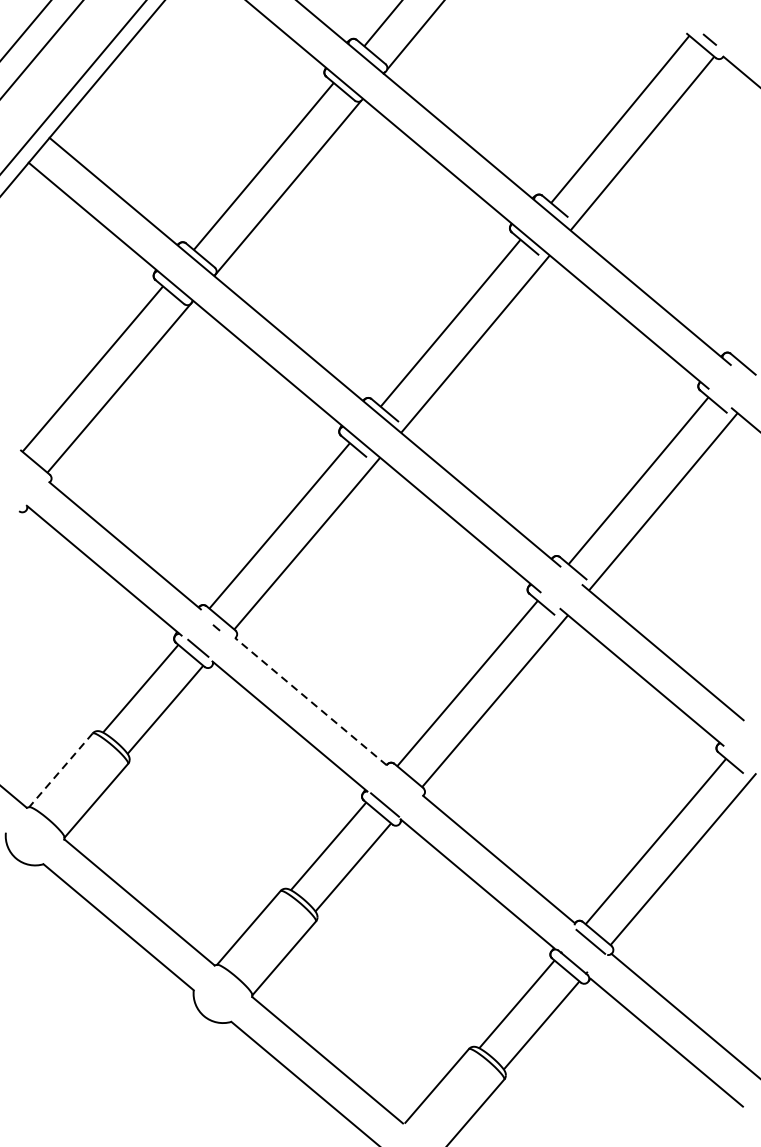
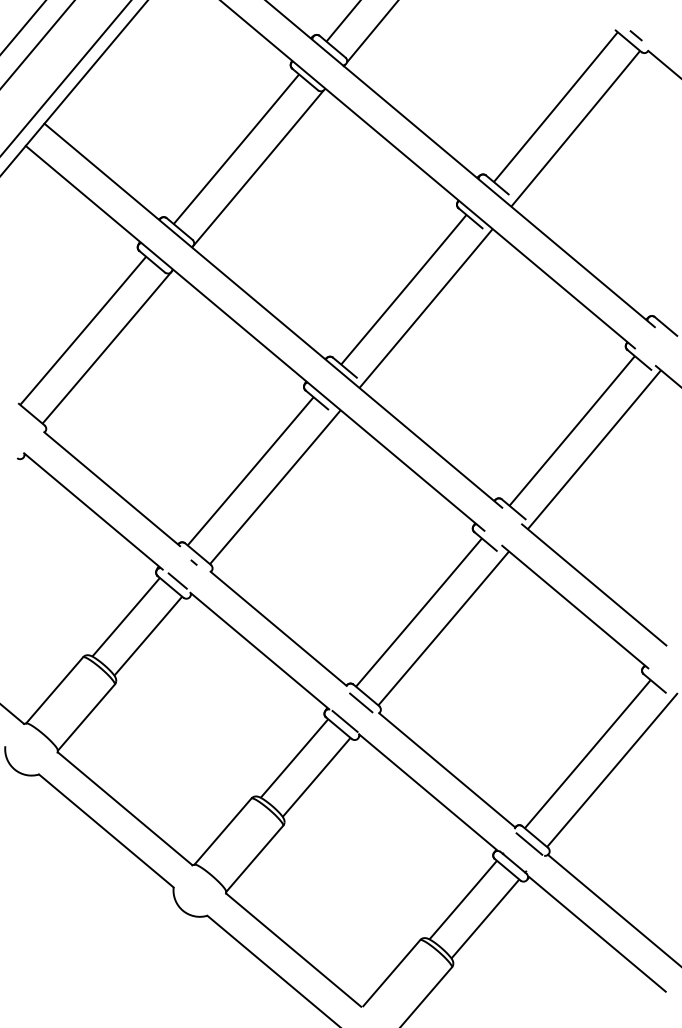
line: (310, 701) -> (278, 628), dashed -> solid
line: (60, 770) -> (54, 690), dashed -> solid
line: (403, 783) -> (361, 702), added

